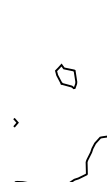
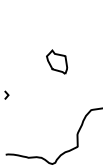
part: (66, 75) -> (57, 61), moved

